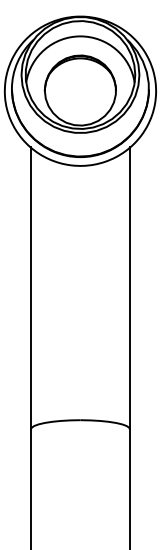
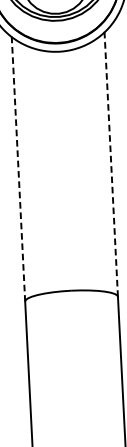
line: (129, 287) -> (110, 163), solid -> dashed
line: (31, 288) -> (18, 169), solid -> dashed

